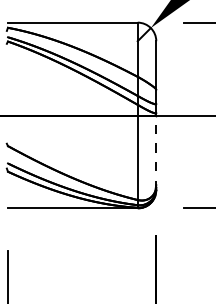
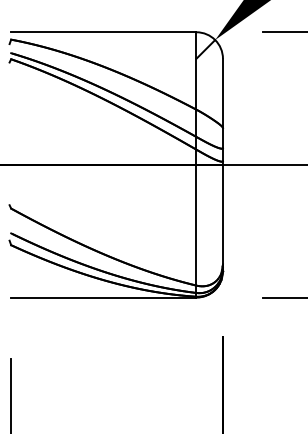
line: (156, 152) -> (223, 217), dashed -> solid

